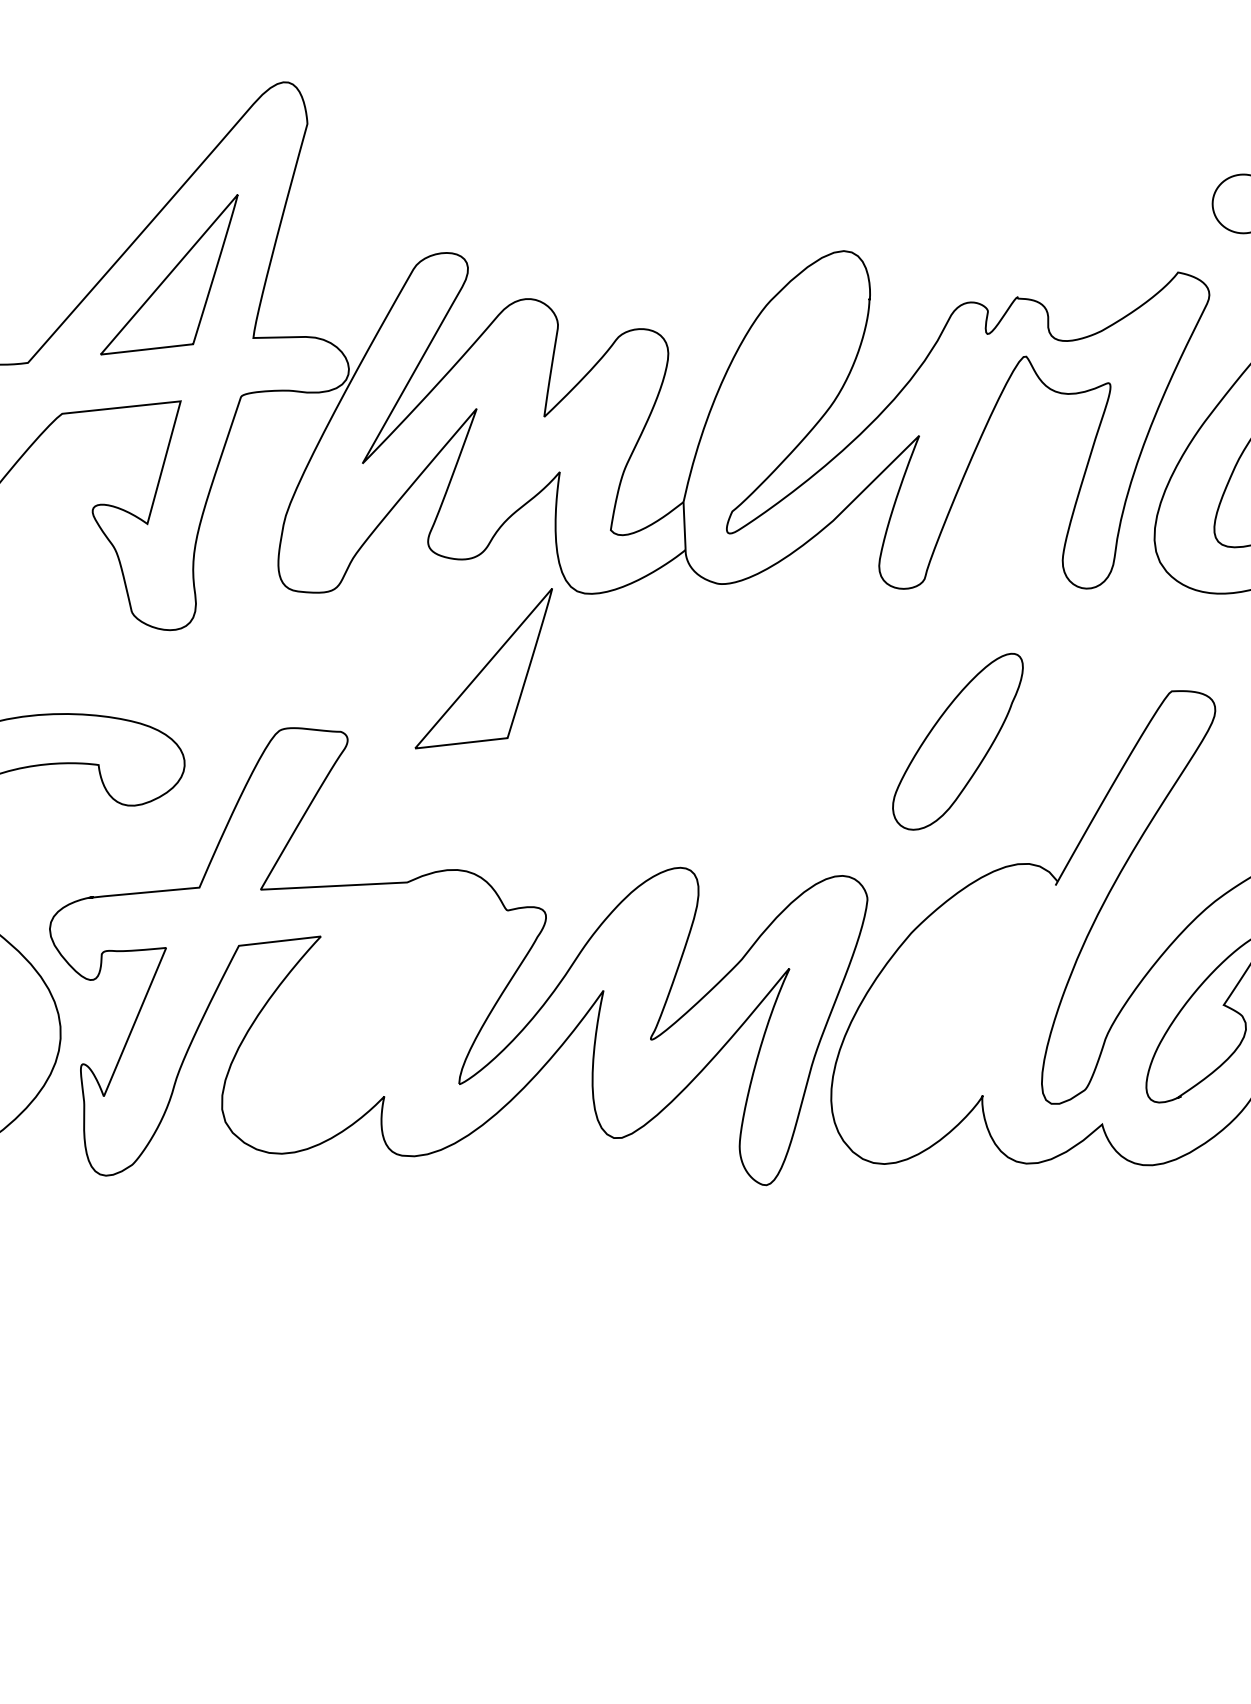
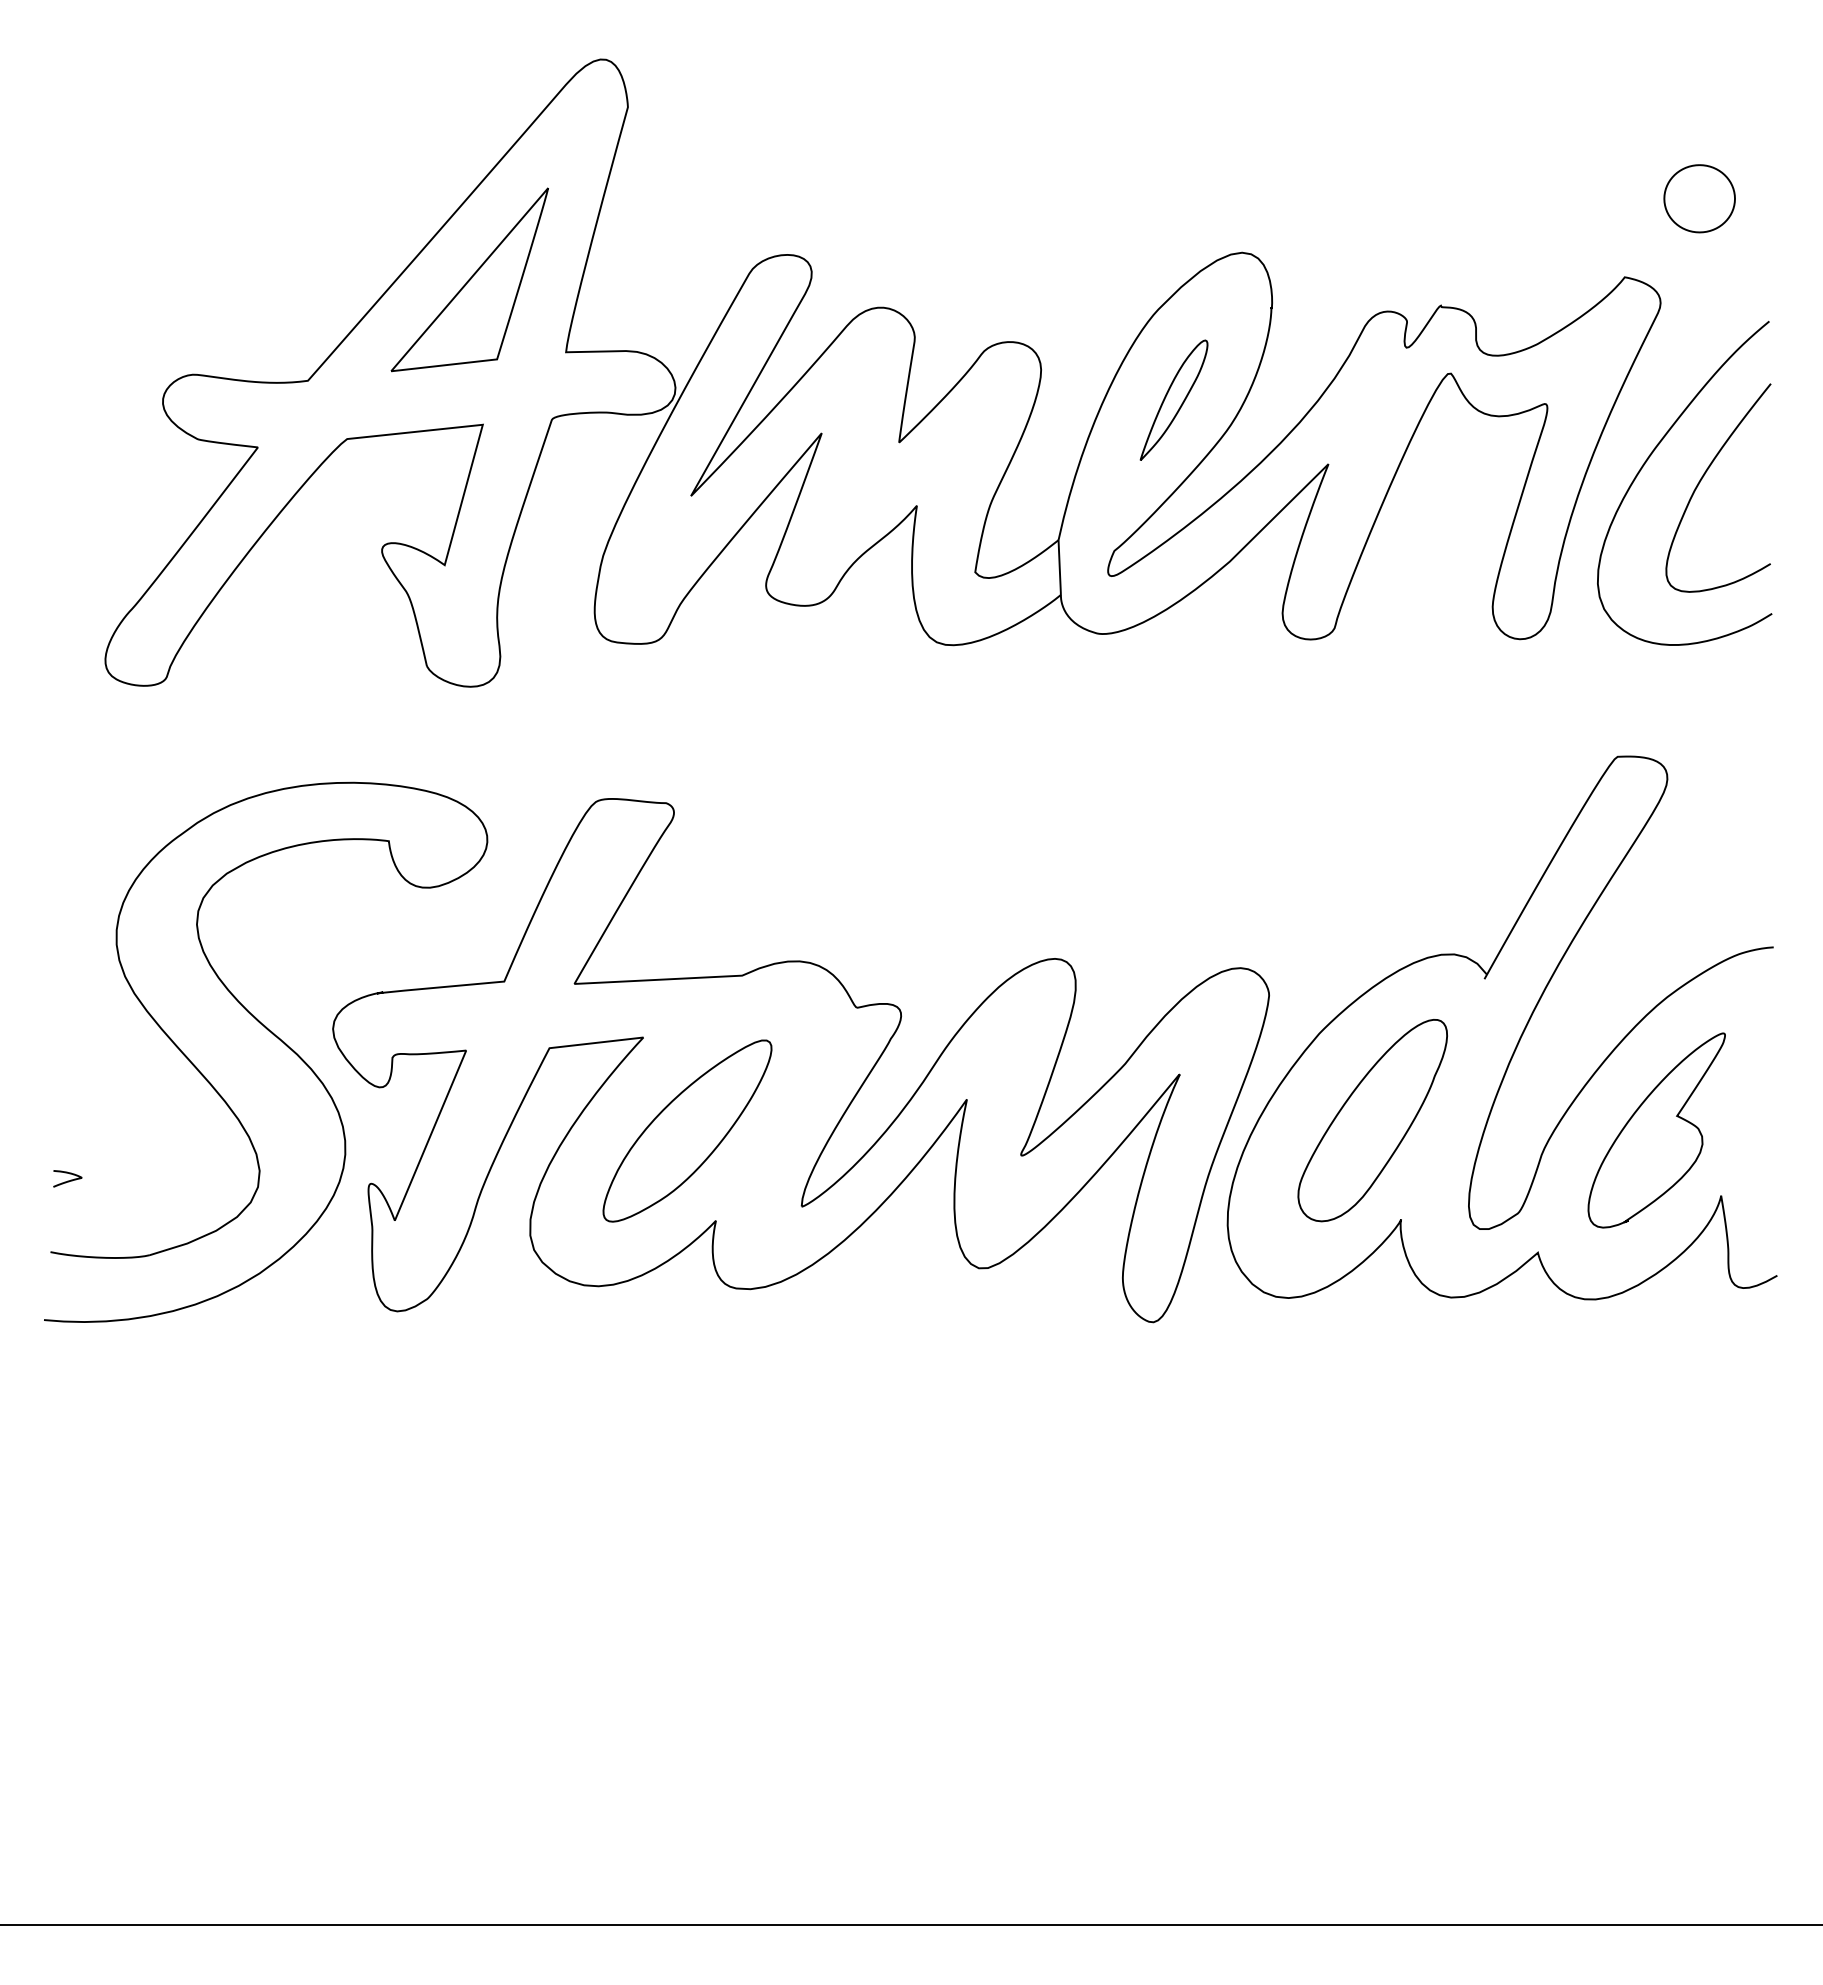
part: (783, 379) -> (1173, 399), added
part: (483, 668) -> (829, 730), removed
part: (957, 741) -> (1372, 1120), moved
part: (359, 1017) -> (687, 1130), added

